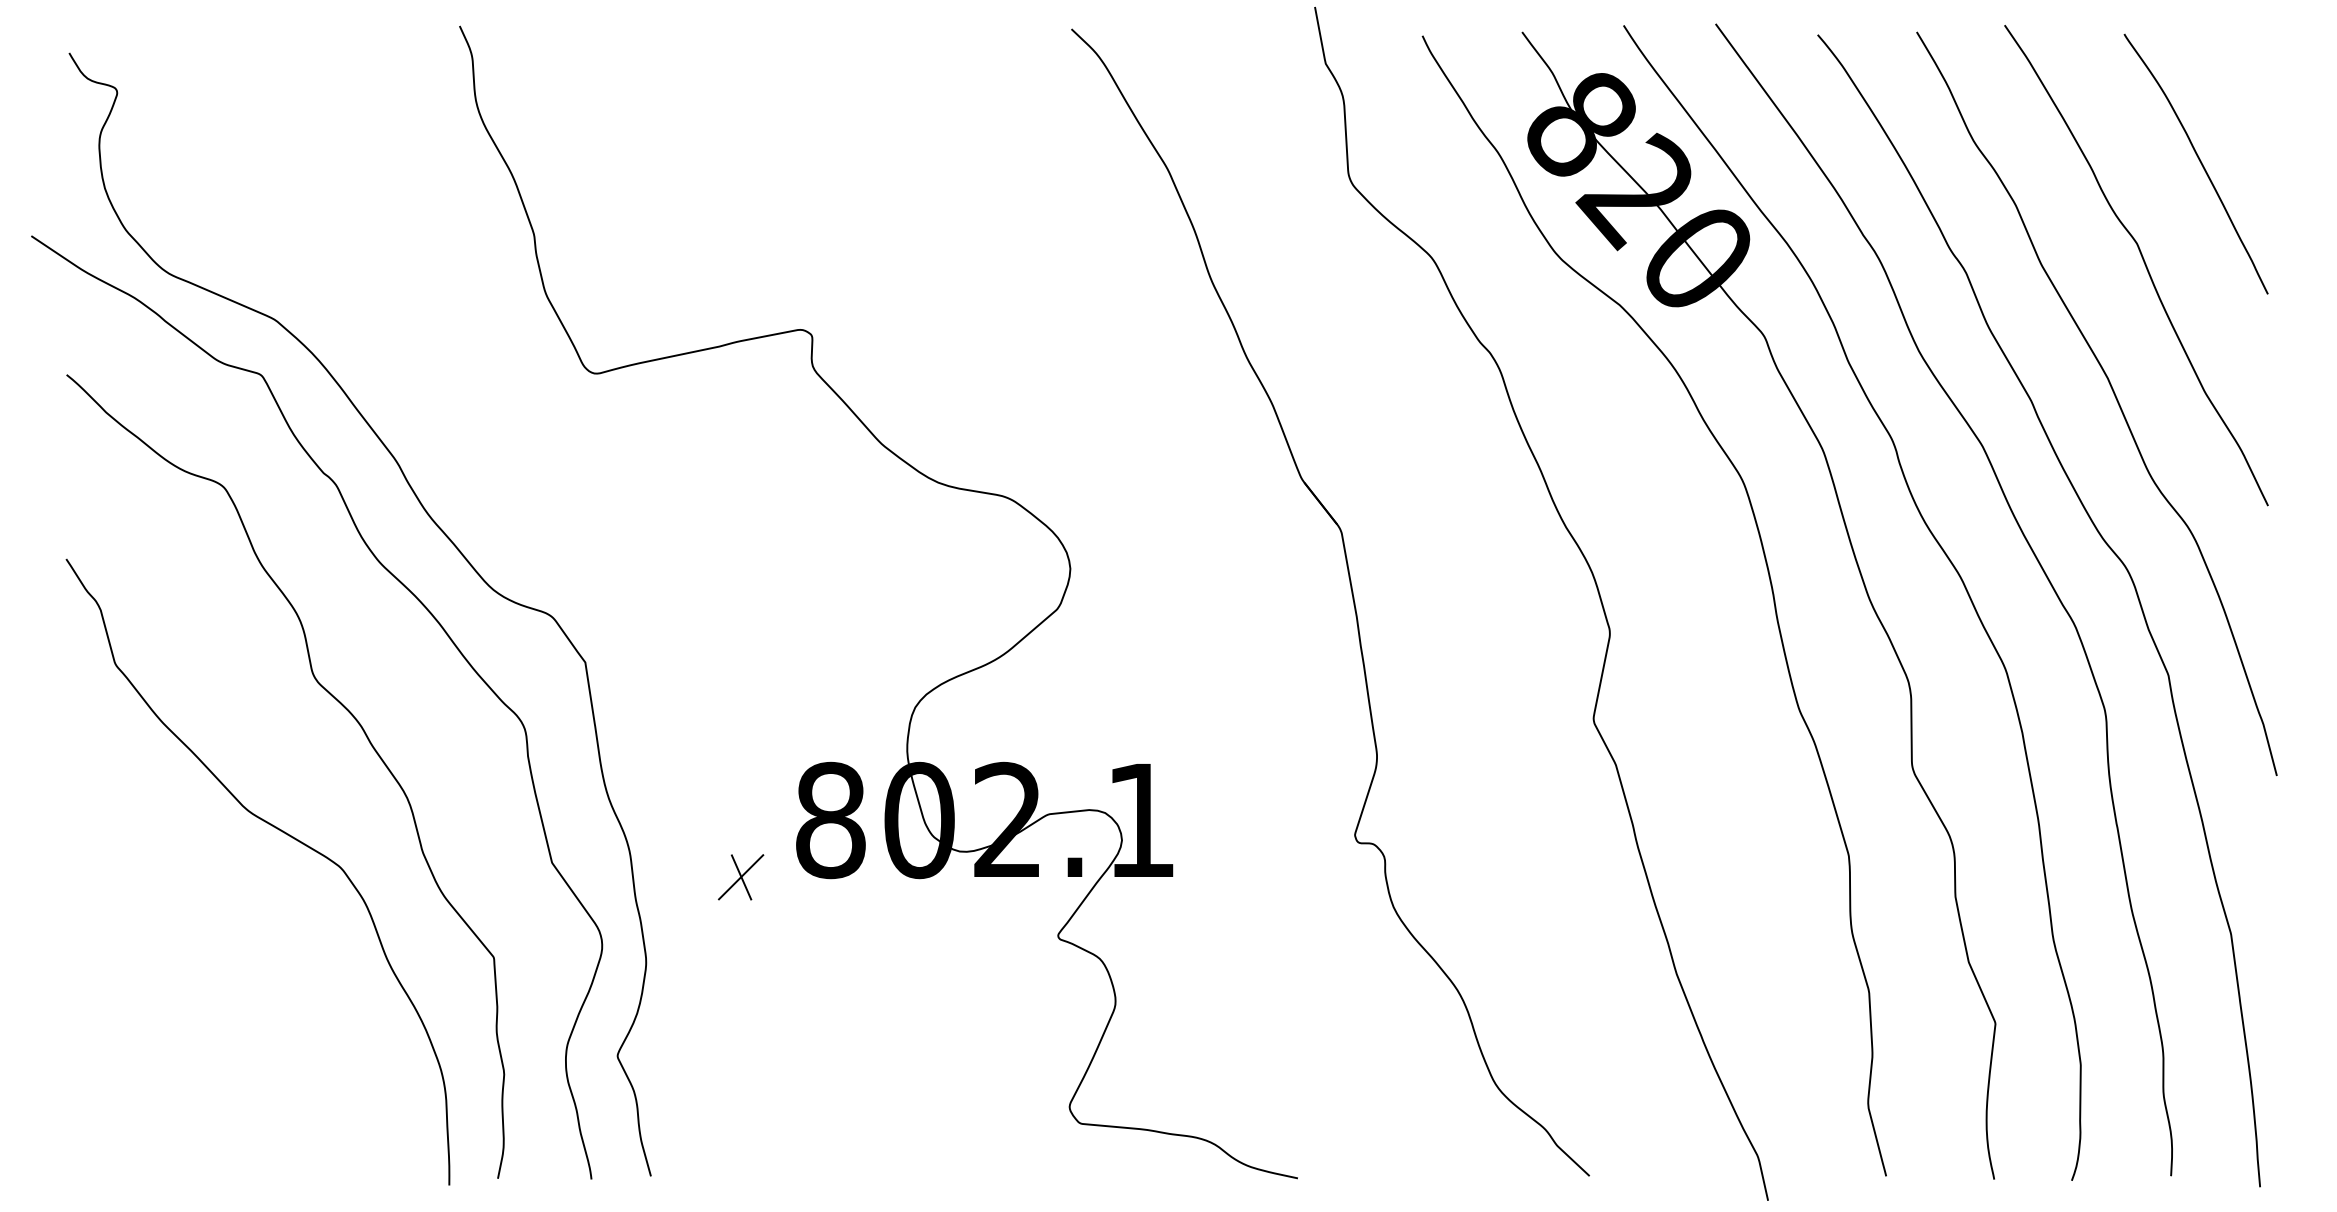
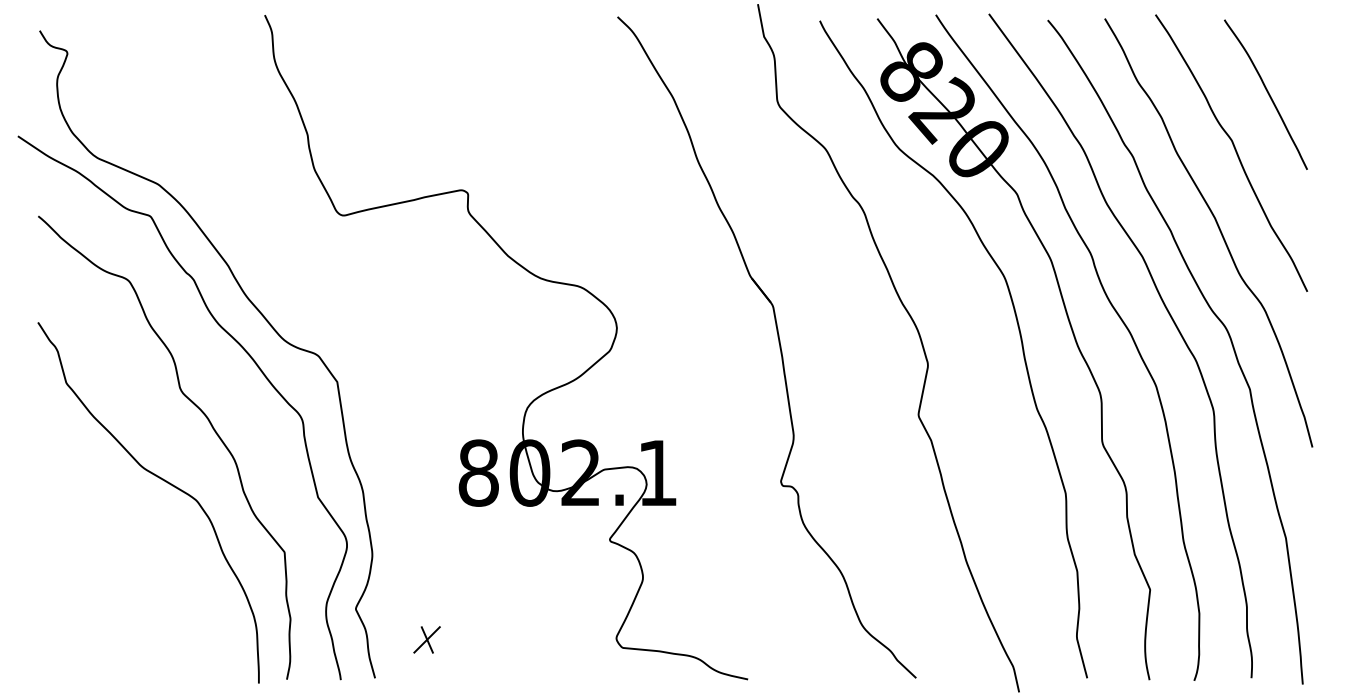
part: (740, 876) -> (426, 639), moved

